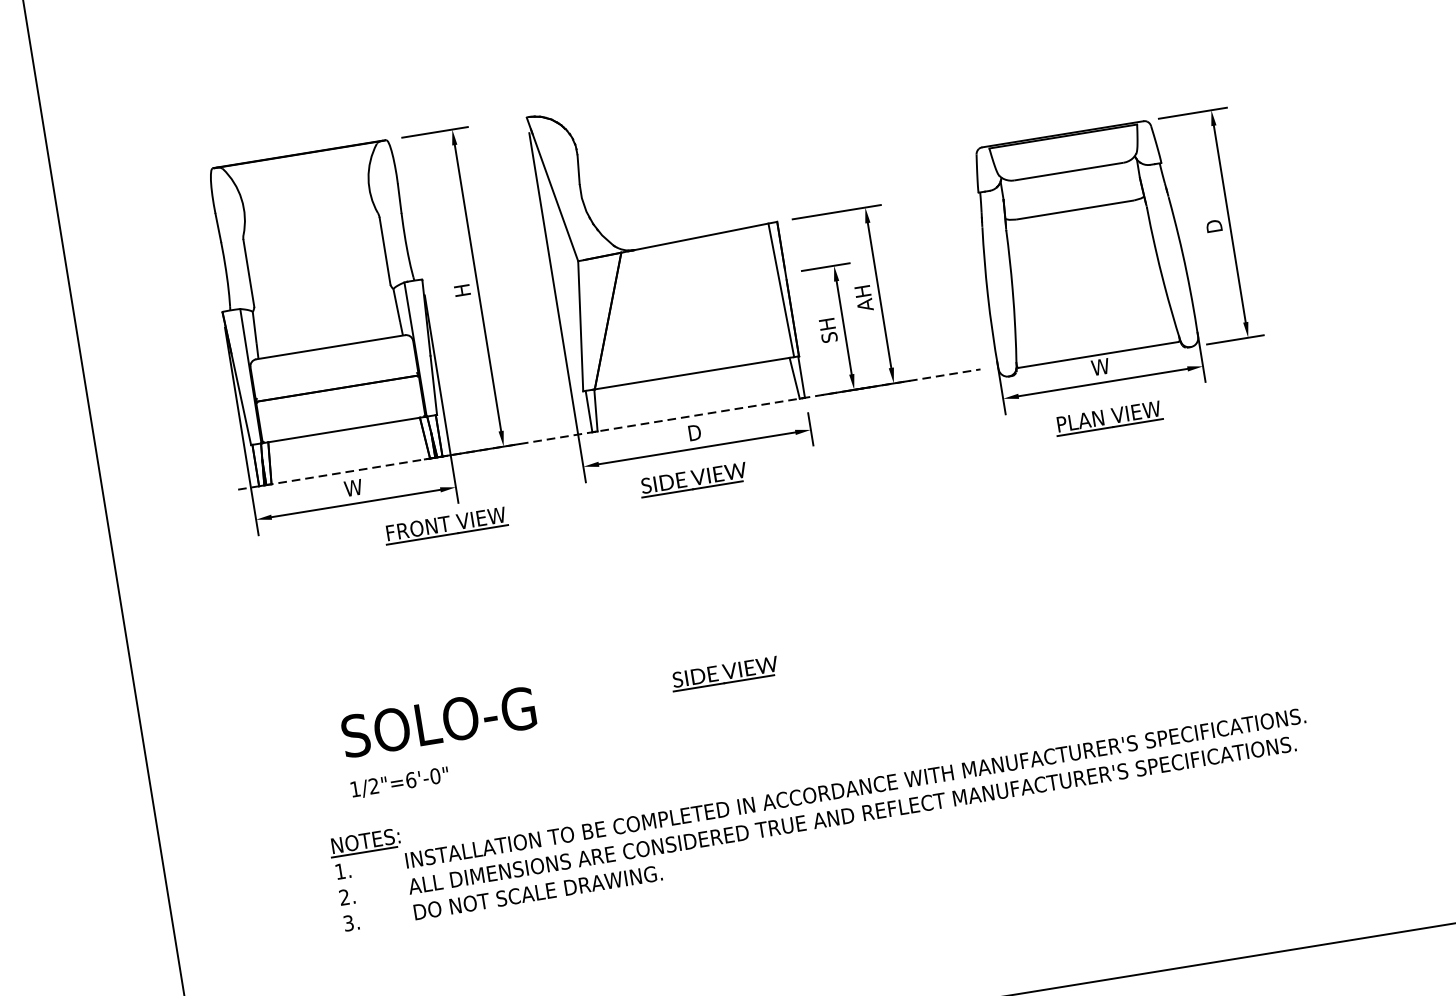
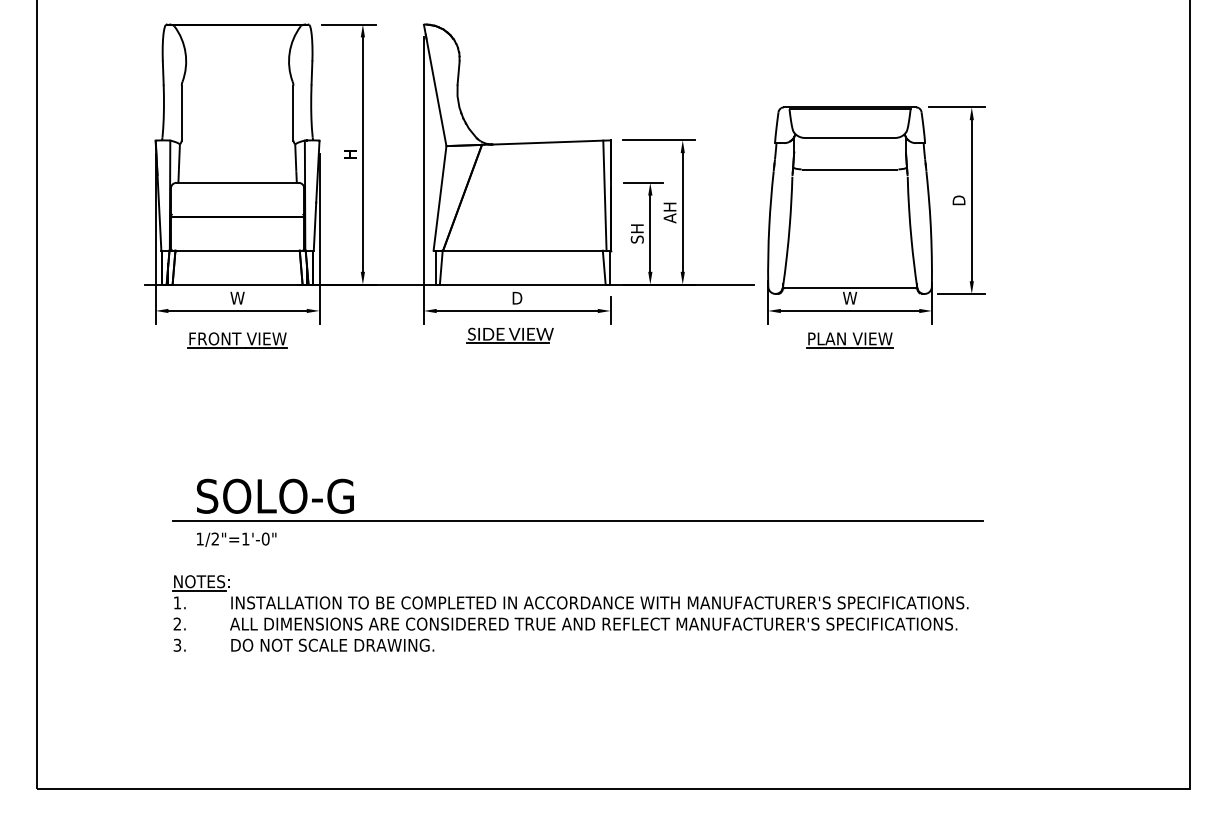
line: (610, 429) -> (450, 284), dashed -> solid
part: (445, 525) -> (237, 340), moved
part: (723, 673) -> (509, 494), removed
line: (812, 693) -> (577, 521), added
text: (410, 779) -> (245, 538), 1/2"=6'-0" -> 1/2"=1'-0"

